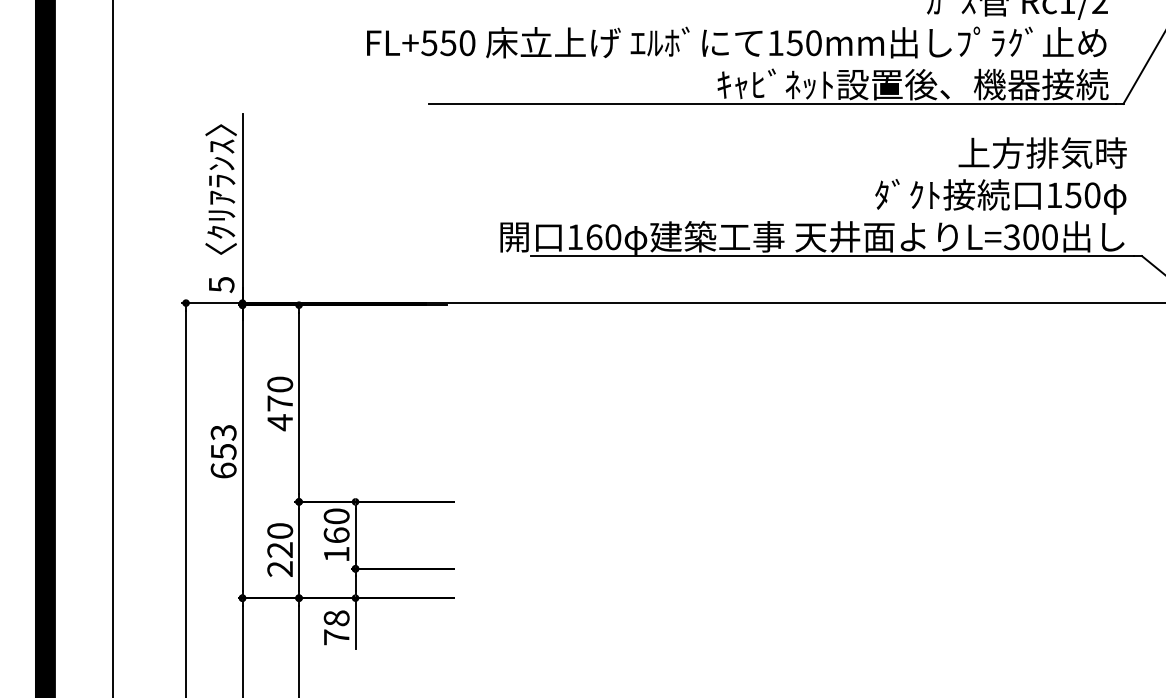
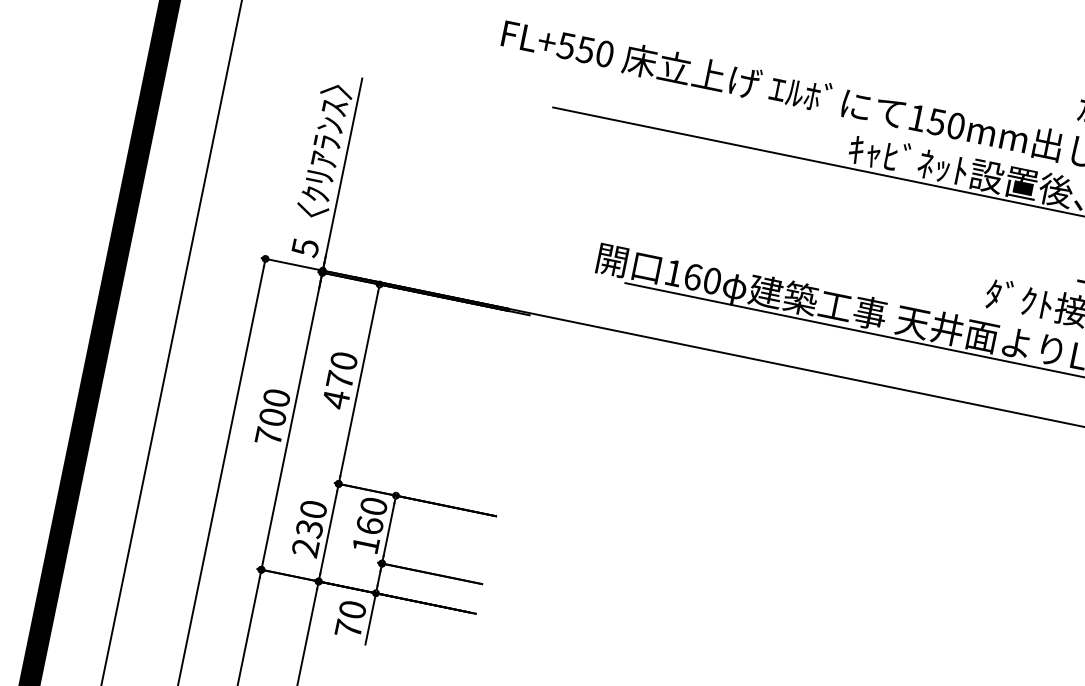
text: (223, 451) -> (272, 417), 653 -> 700
text: (280, 550) -> (309, 529), 220 -> 230
text: (336, 618) -> (352, 609), 78 -> 70

